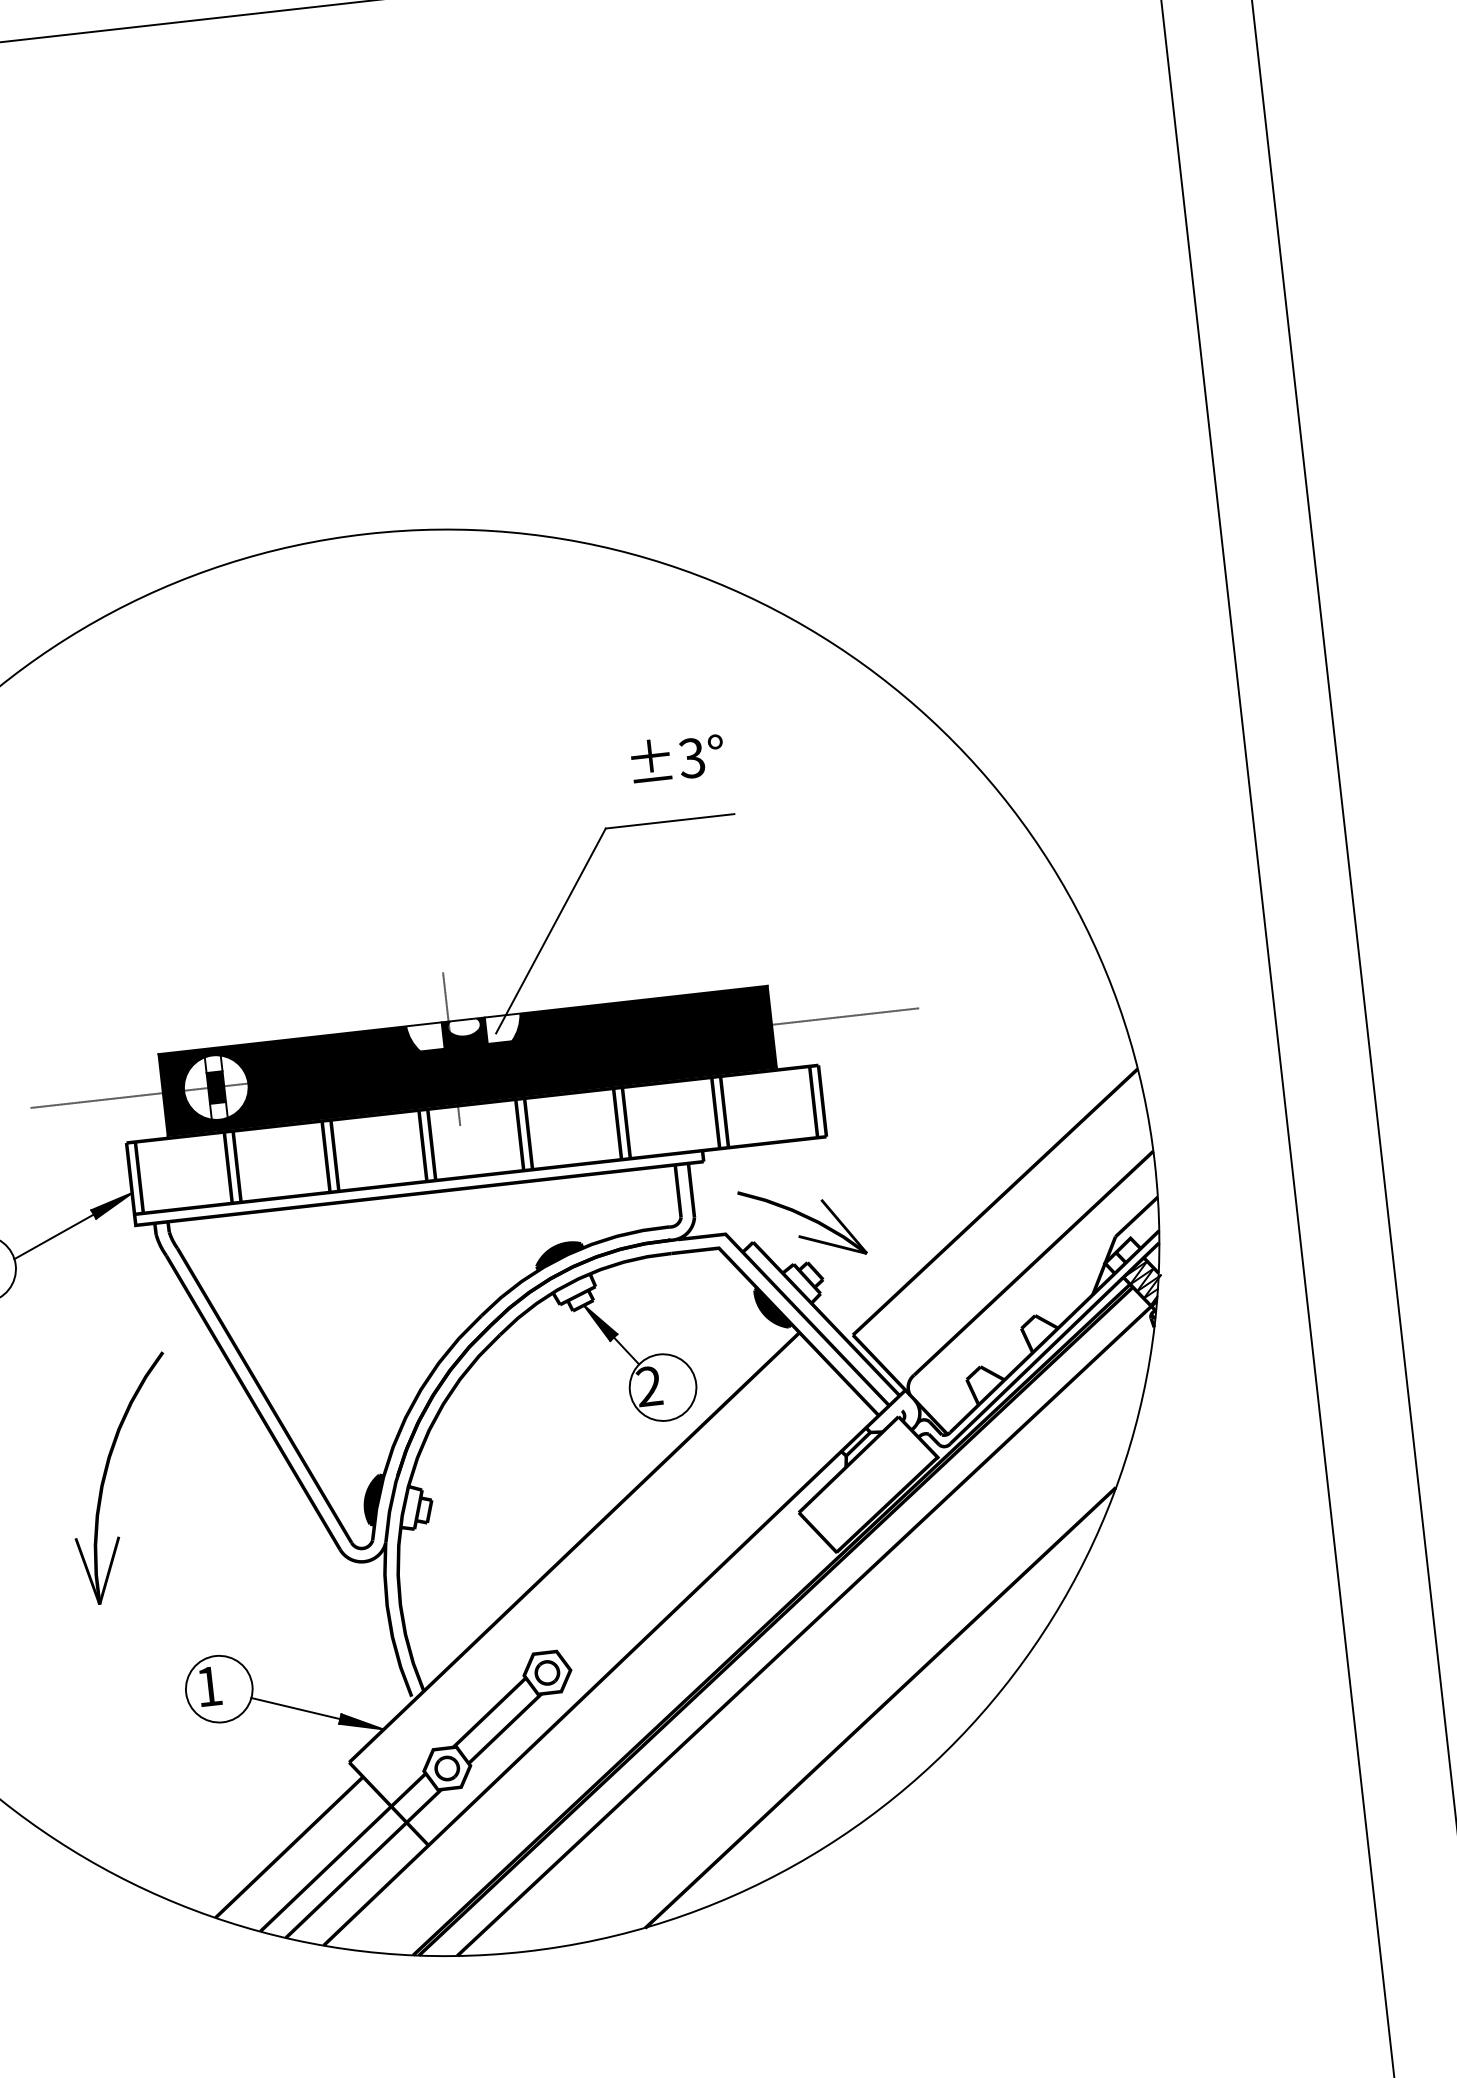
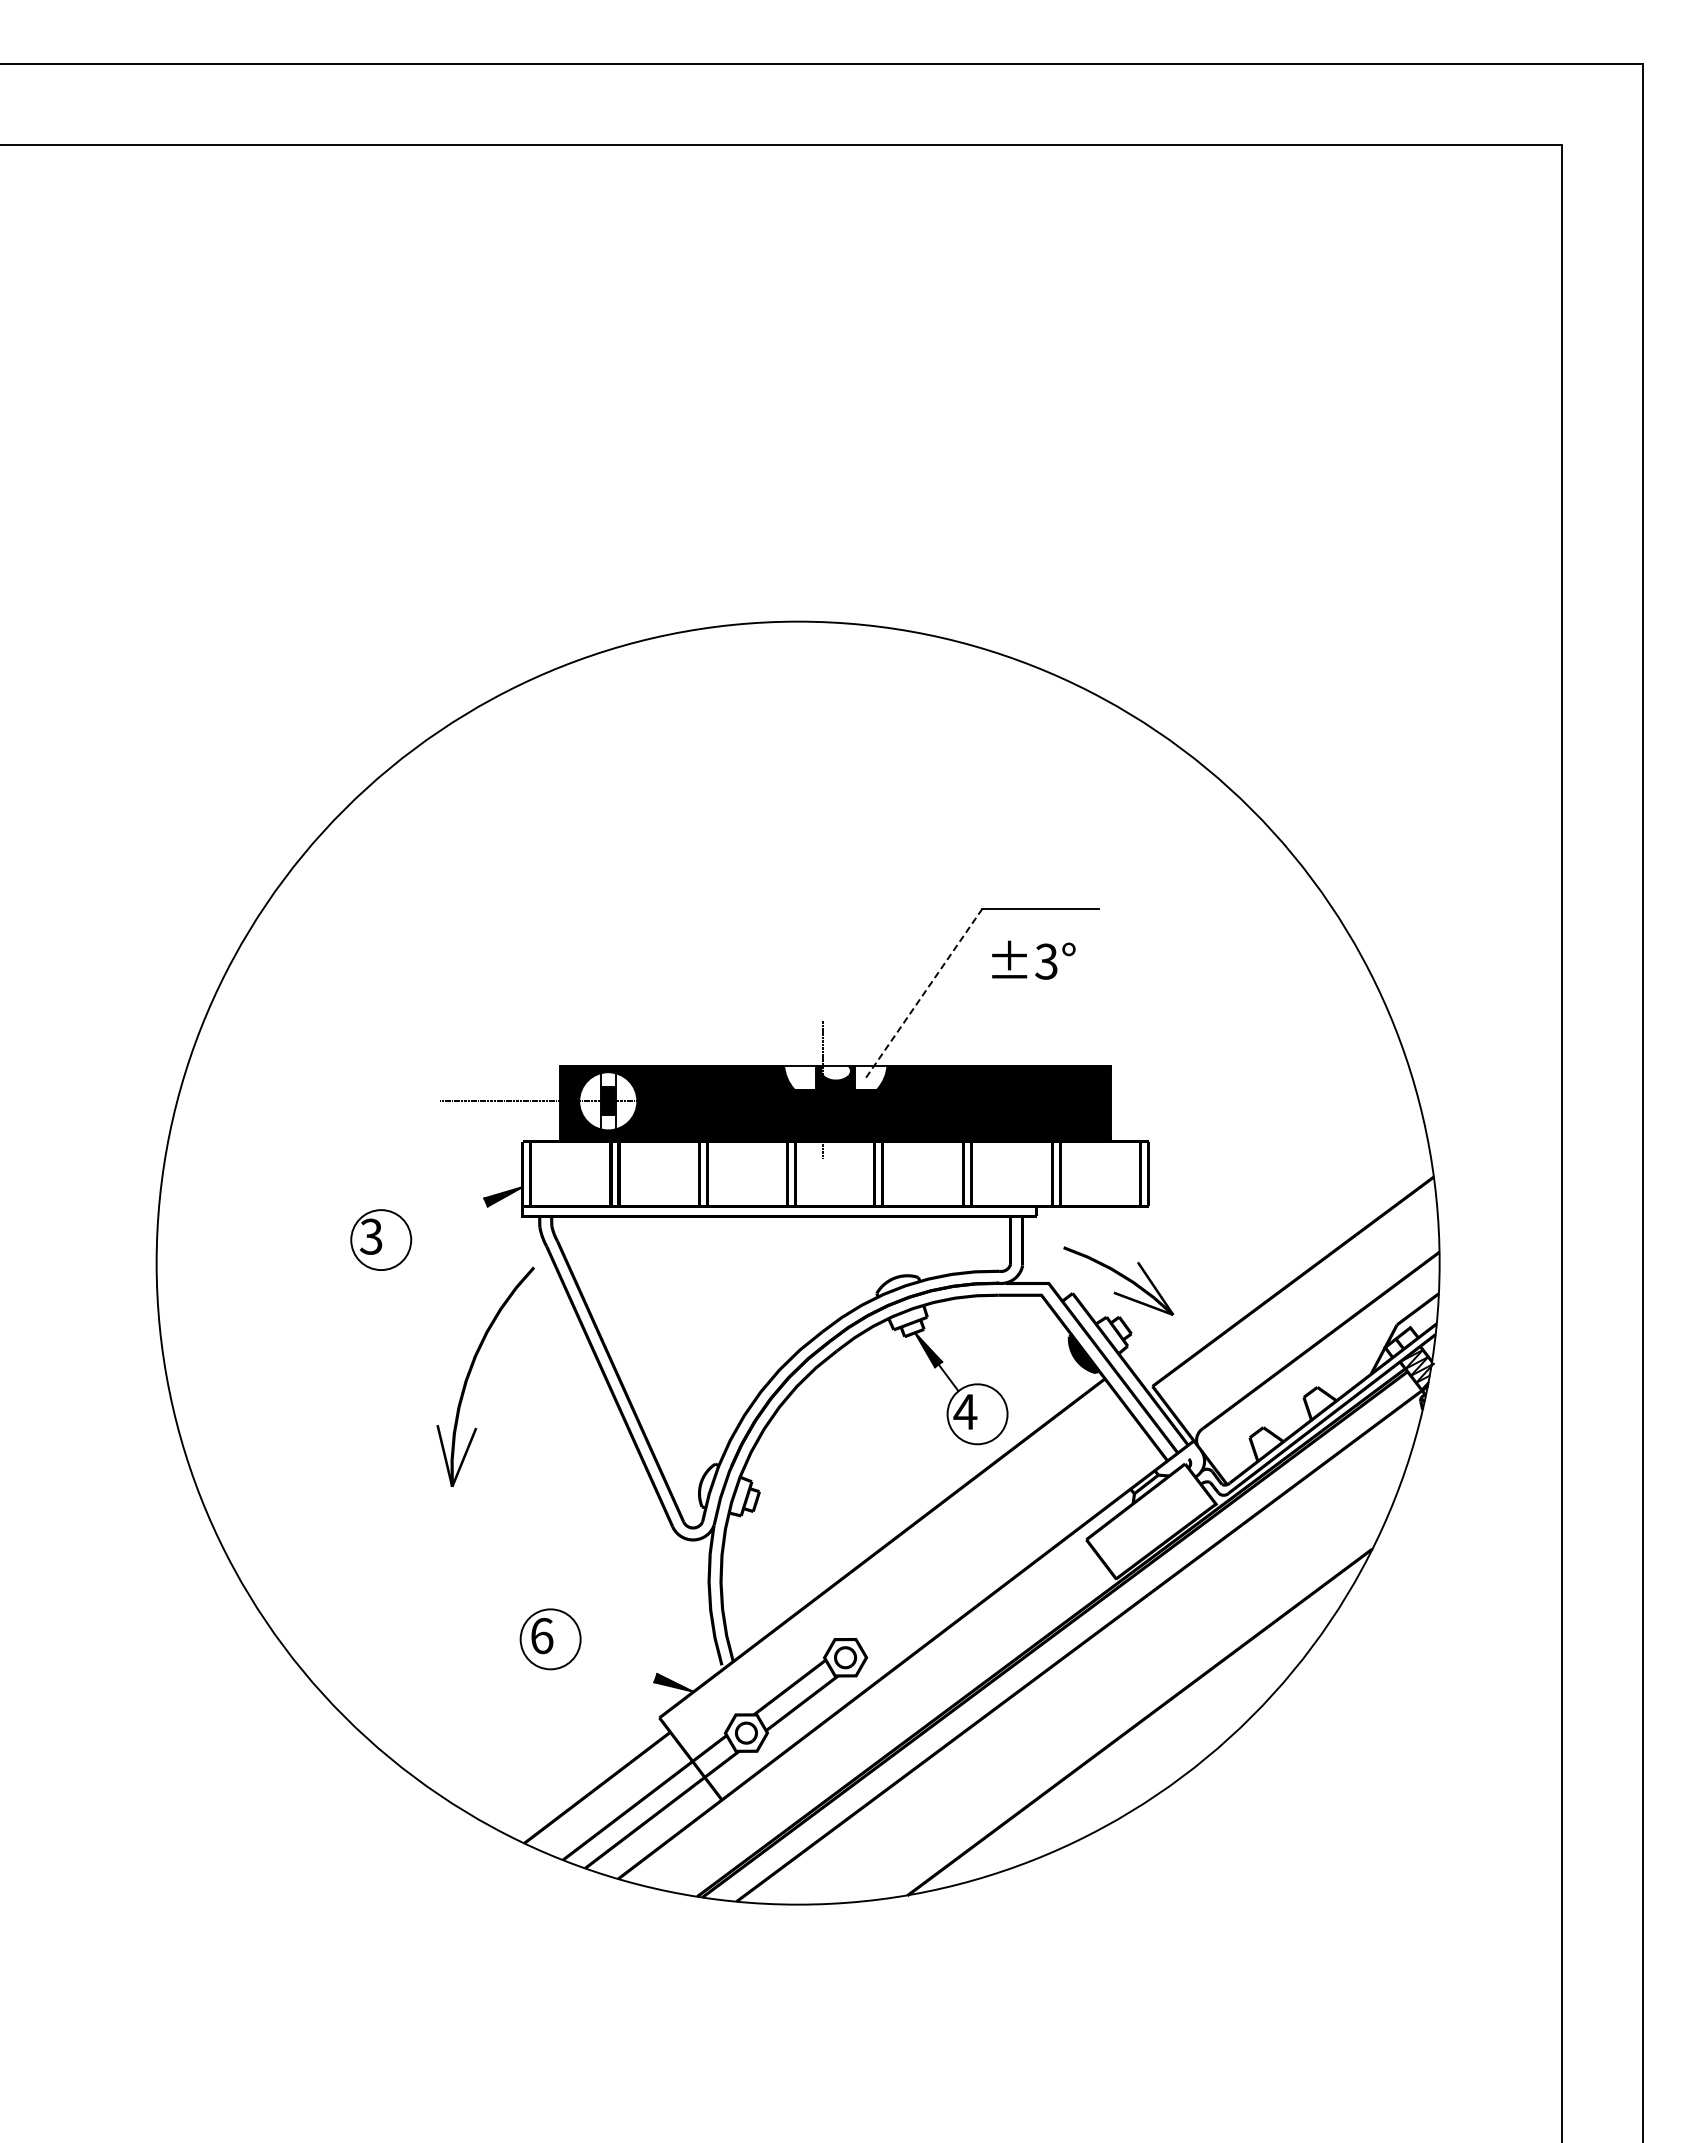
text: (677, 757) -> (1033, 959), moved
line: (551, 930) -> (923, 994), solid -> dashed
line: (839, 1016) -> (1172, 1100), removed
line: (54, 1236) -> (448, 1218), removed
fill: (558, 1255) -> (897, 1285), removed
text: (649, 1386) -> (965, 1411), 2 -> 4
part: (107, 1472) -> (472, 1369), moved
fill: (374, 1500) -> (708, 1486), removed
text: (209, 1685) -> (542, 1635), 1 -> 6
line: (295, 1708) -> (616, 1664), removed

